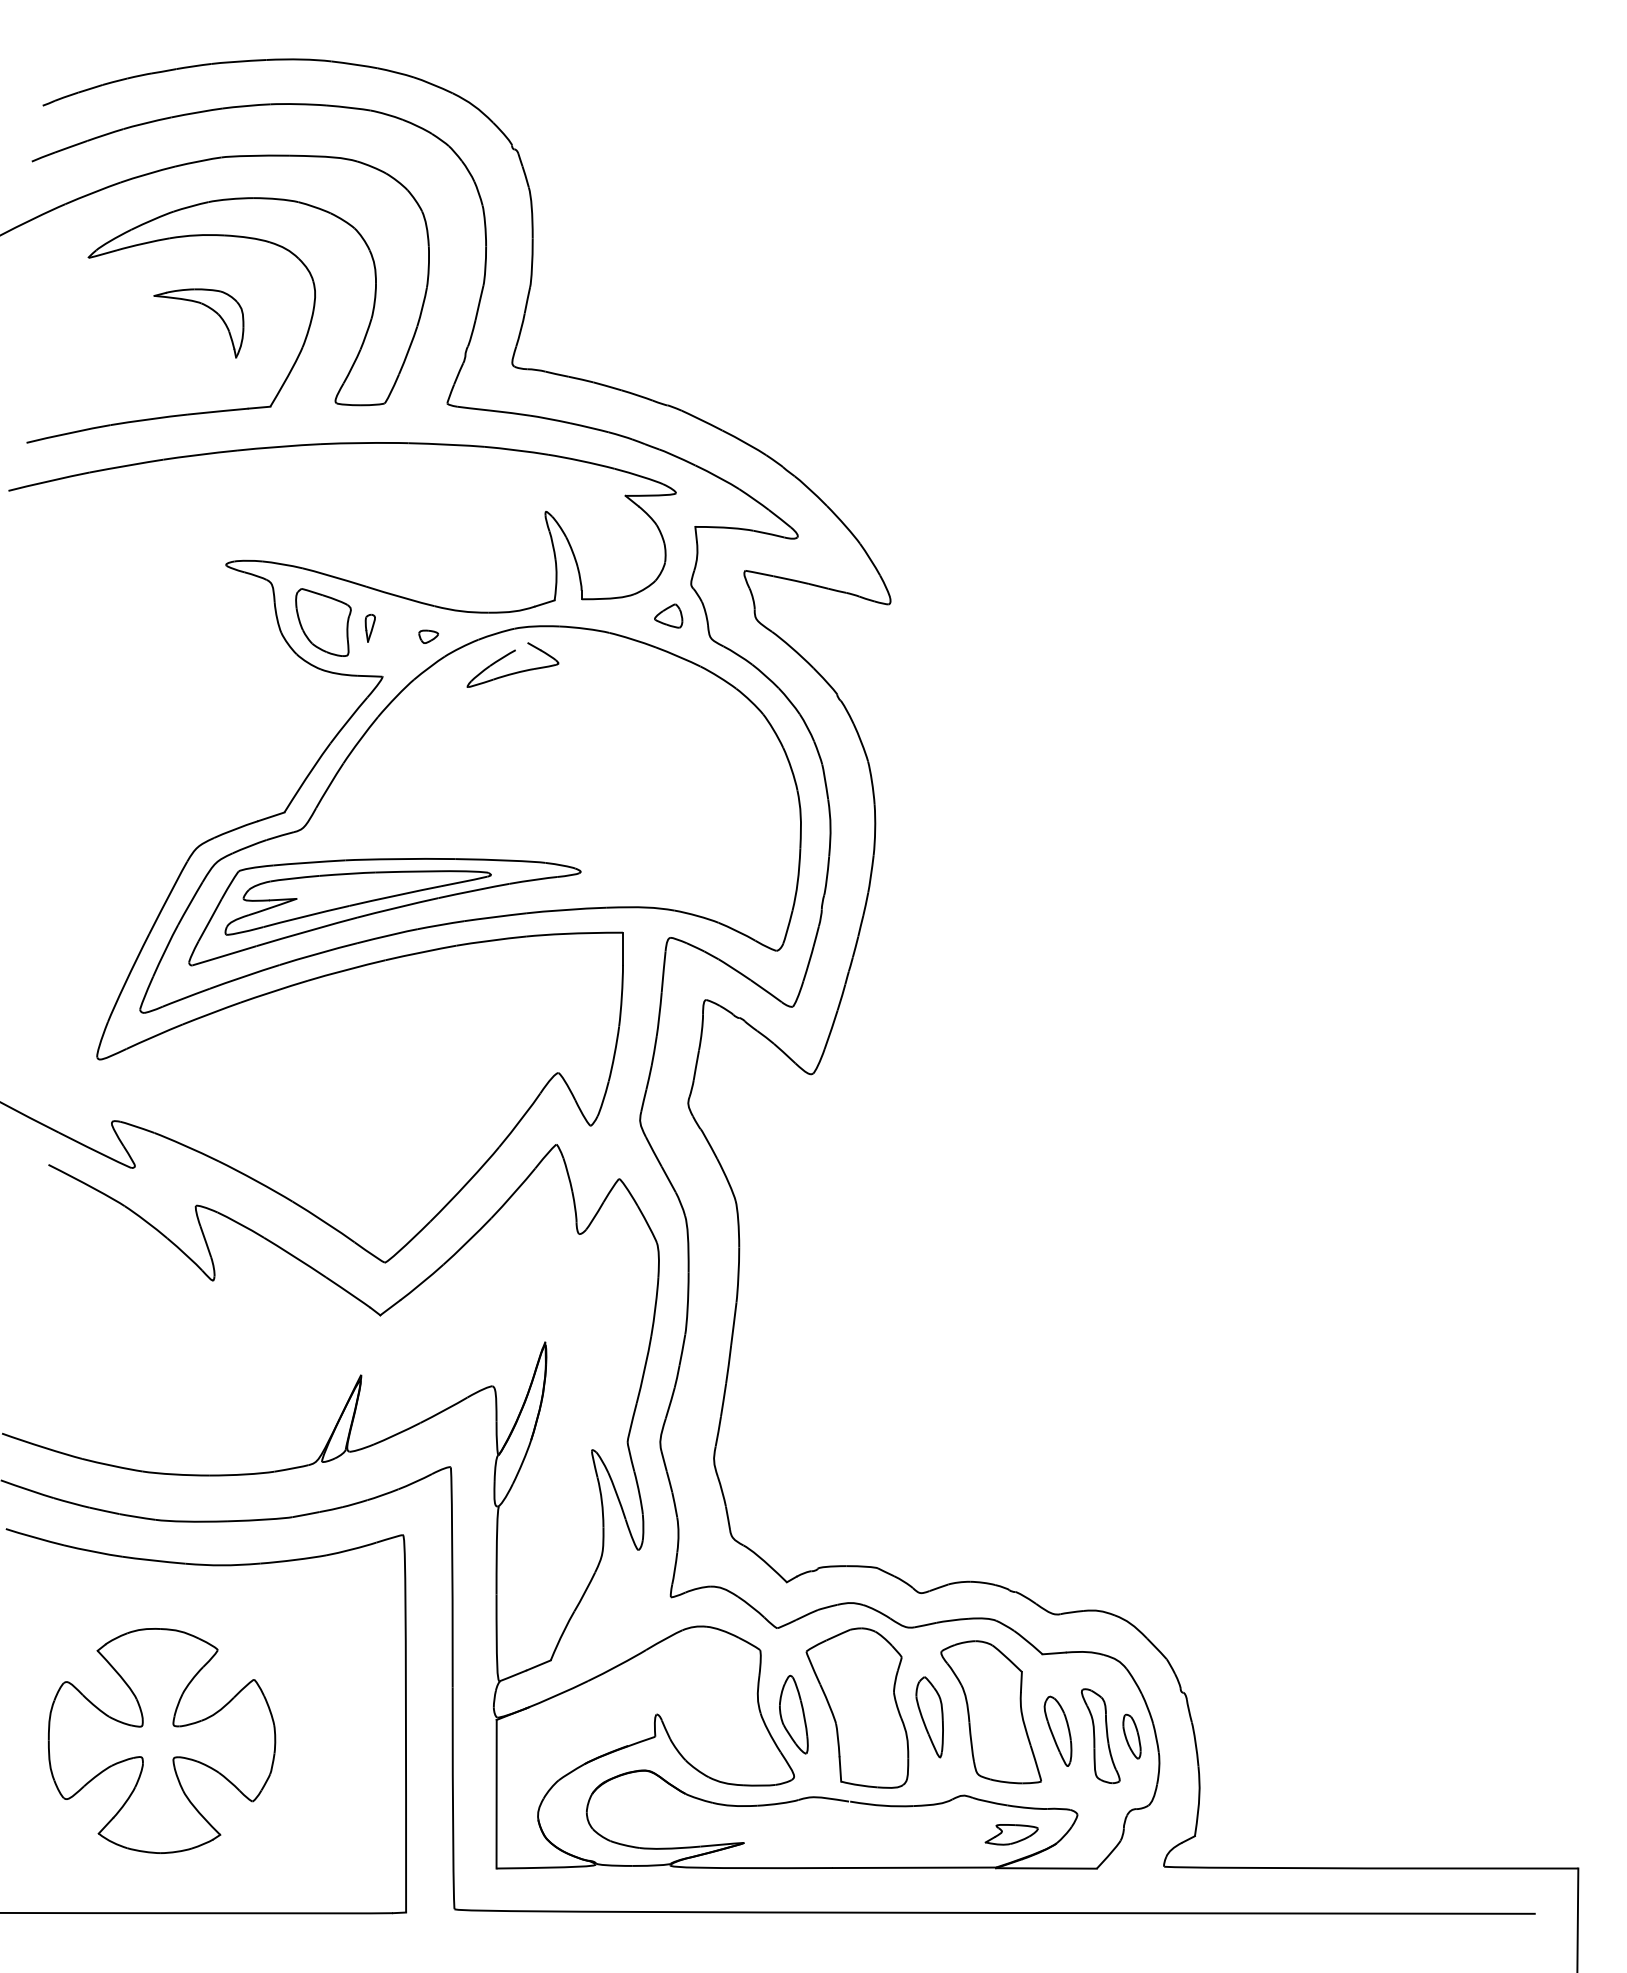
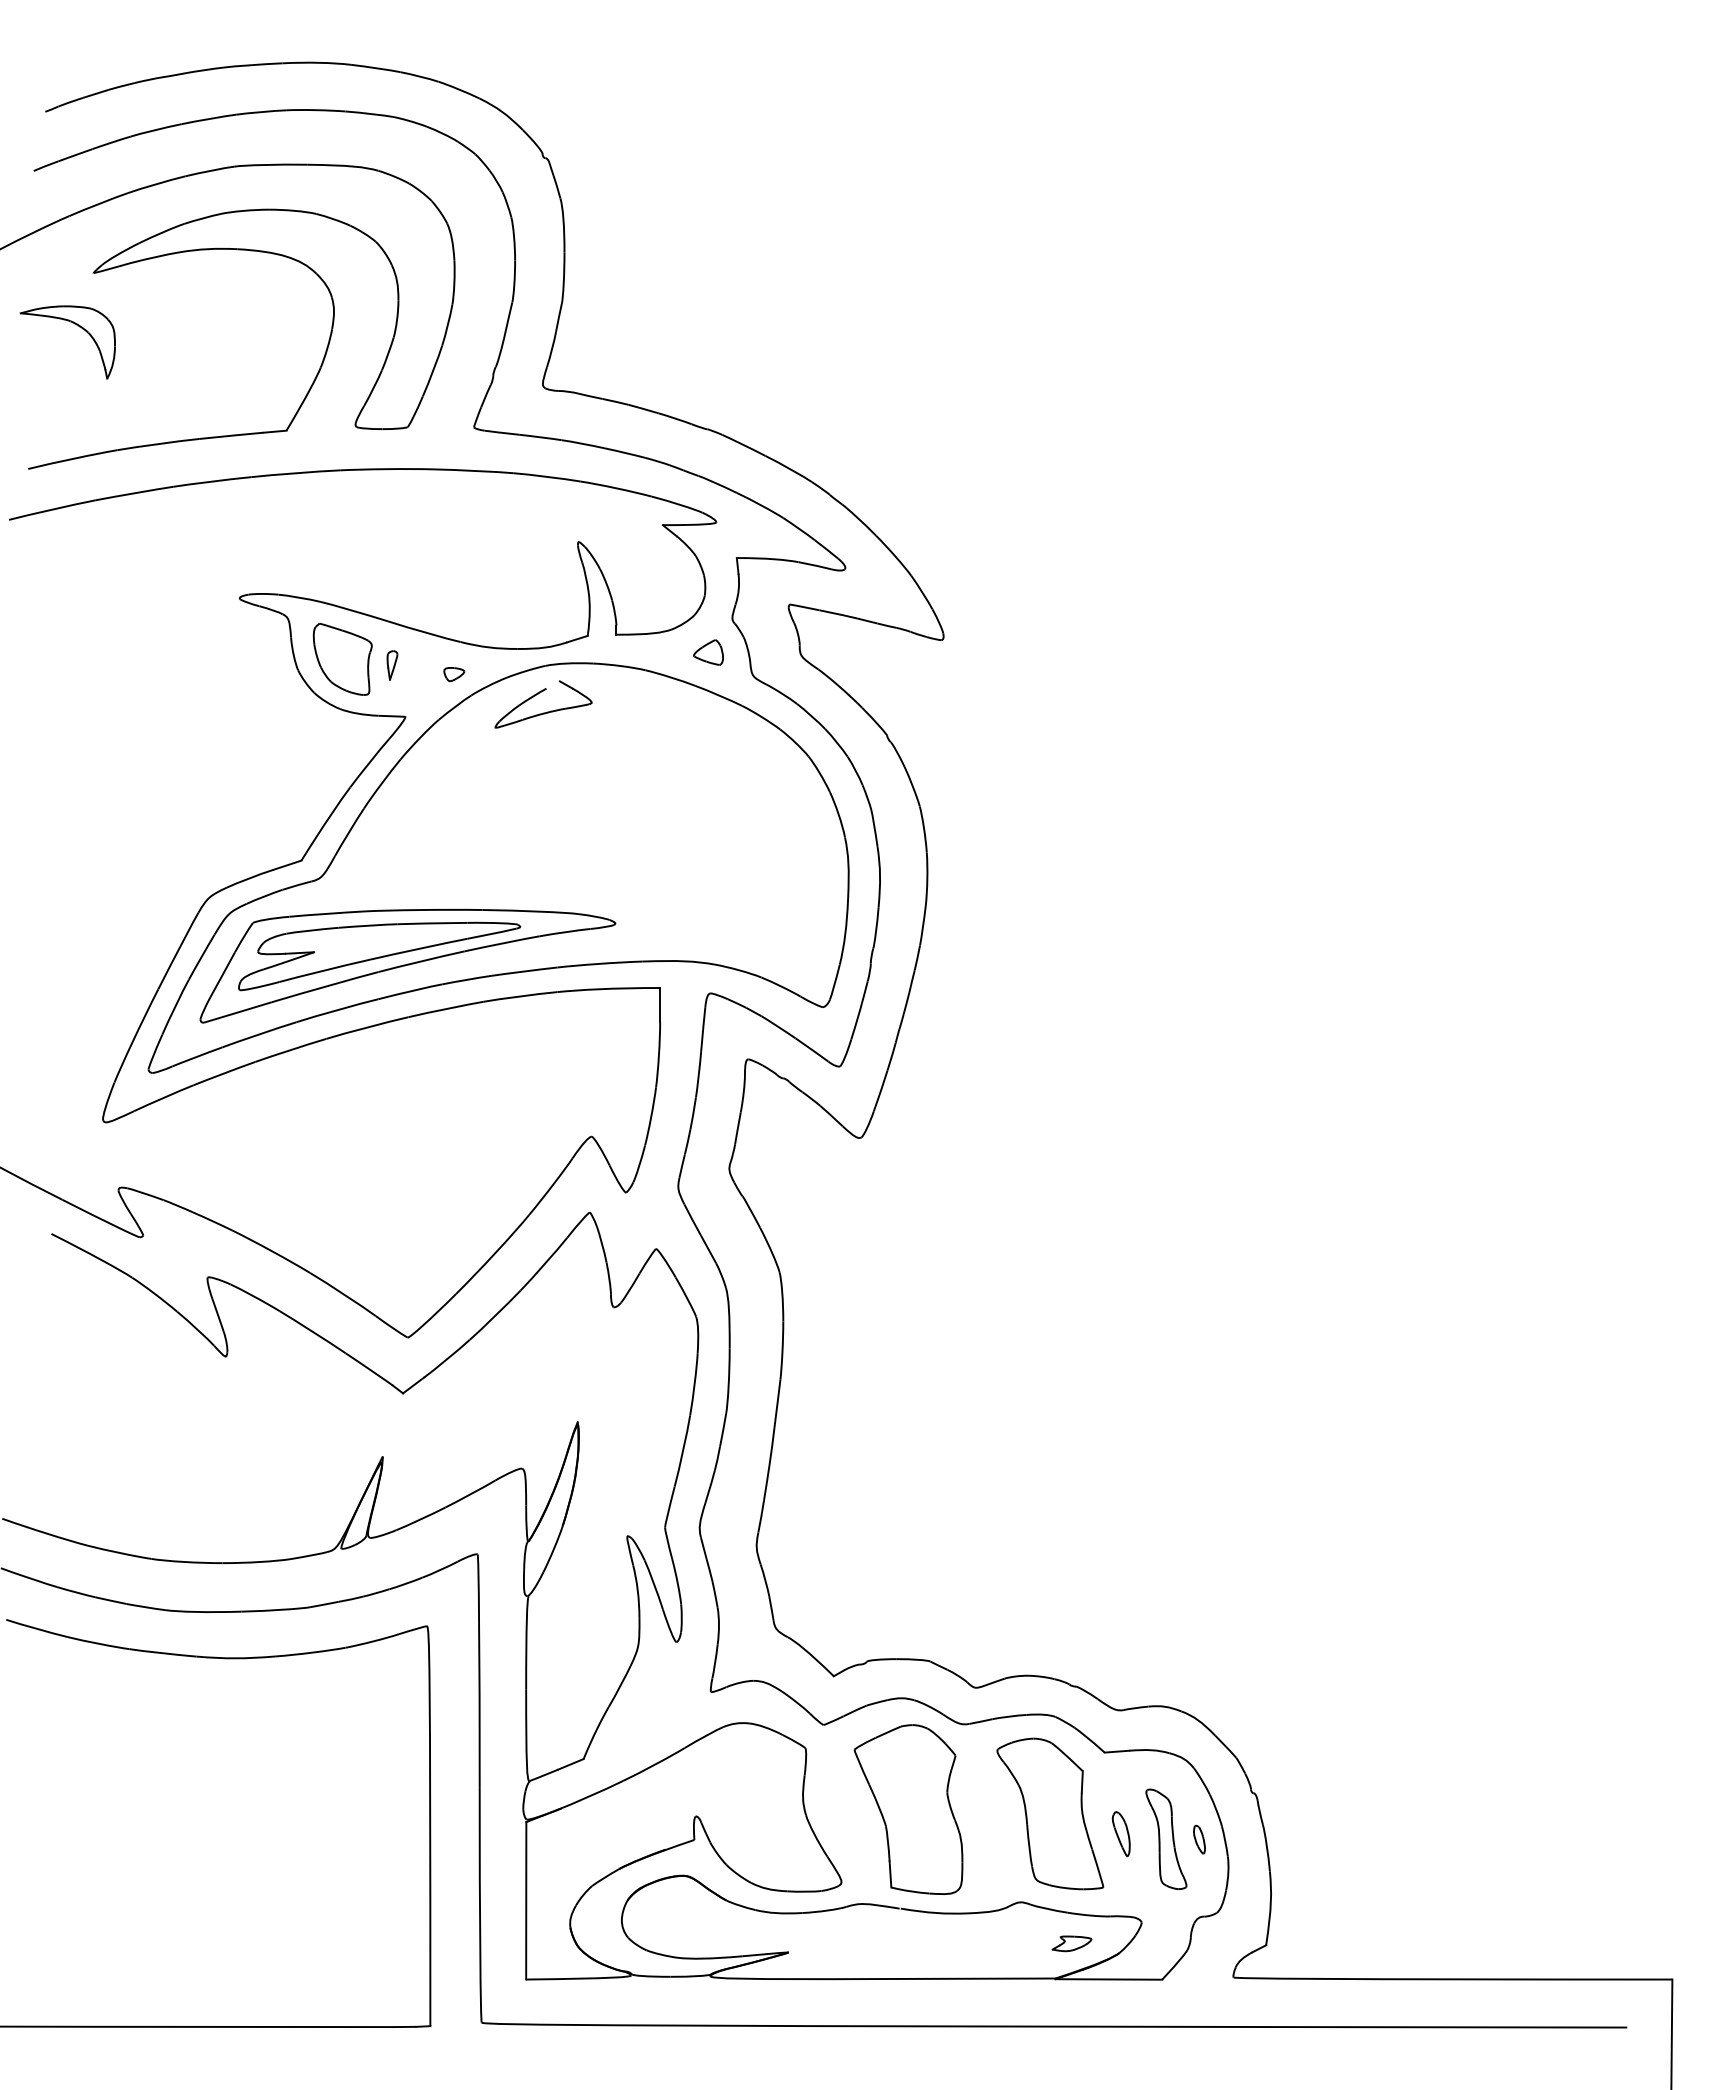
part: (209, 309) -> (79, 327), moved
part: (793, 1714) -> (840, 1816), removed
part: (930, 1717) -> (985, 1819), removed
part: (1058, 1730) -> (1121, 1833), size x0.6
part: (1132, 1736) -> (1199, 1839), size x0.6
part: (161, 1741) -> (171, 1844), removed
part: (1011, 1834) -> (1071, 1943), size x0.7

